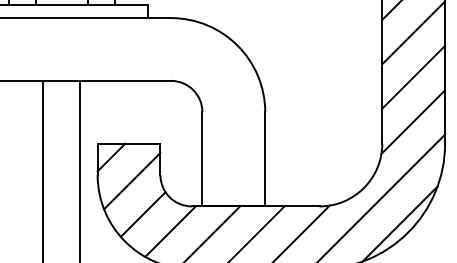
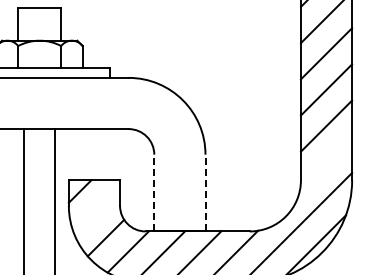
line: (413, 121) -> (326, 162), removed
line: (202, 158) -> (154, 192), solid -> dashed
line: (265, 158) -> (205, 192), solid -> dashed
line: (132, 180) -> (97, 210), removed

